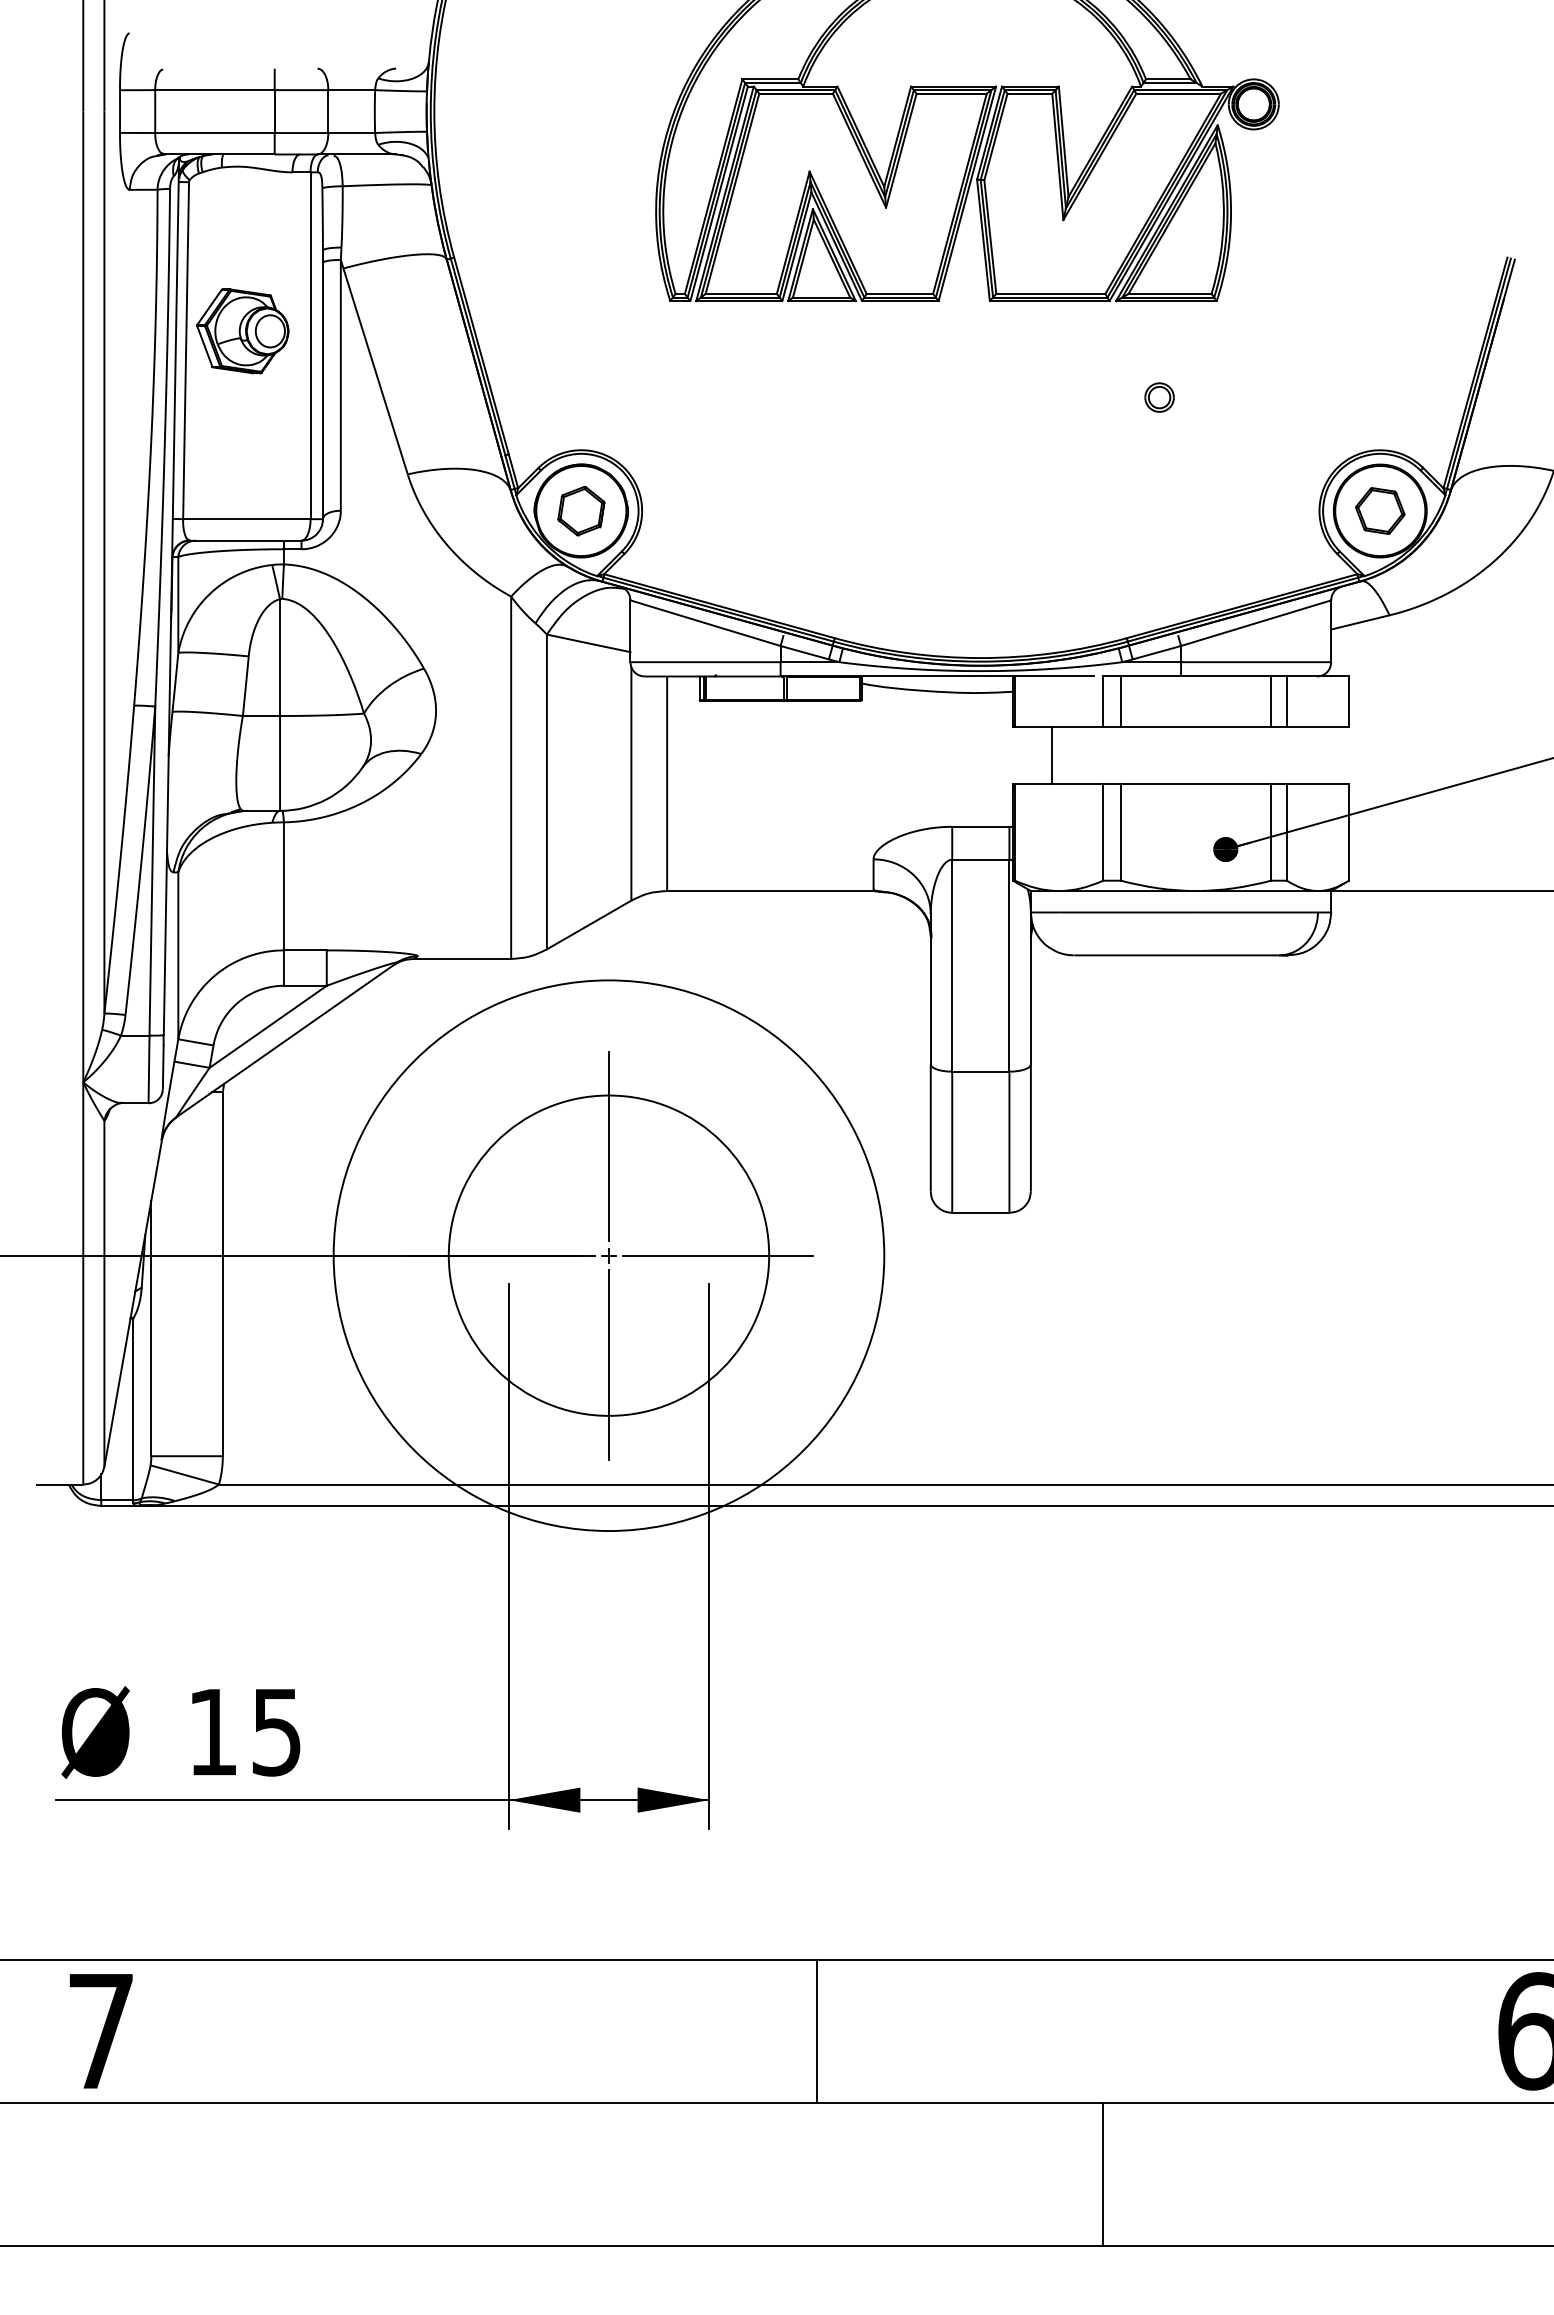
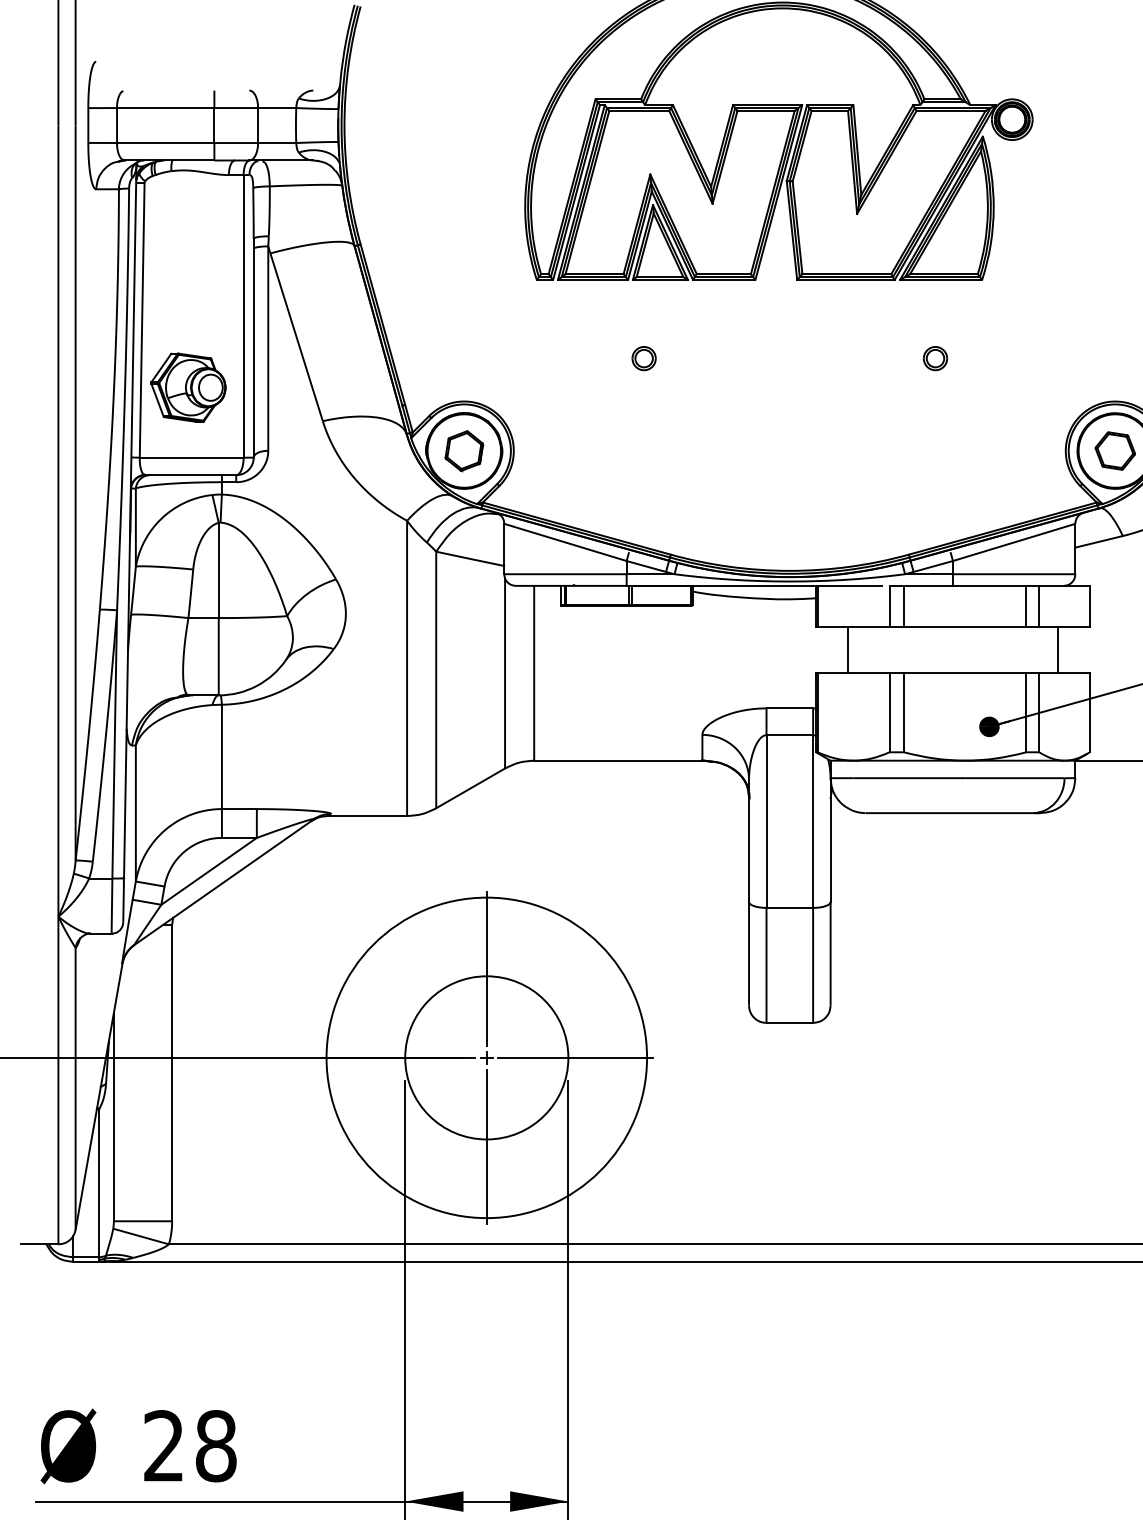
part: (242, 331) -> (188, 387), moved
part: (801, 397) -> (643, 358), added
line: (1309, 754) -> (1057, 649), added
circle: (608, 1255) -> (486, 1057), size x0.62
circle: (608, 1255) -> (486, 1057), size x0.71
text: (245, 1731) -> (190, 1445), 15 -> 28

